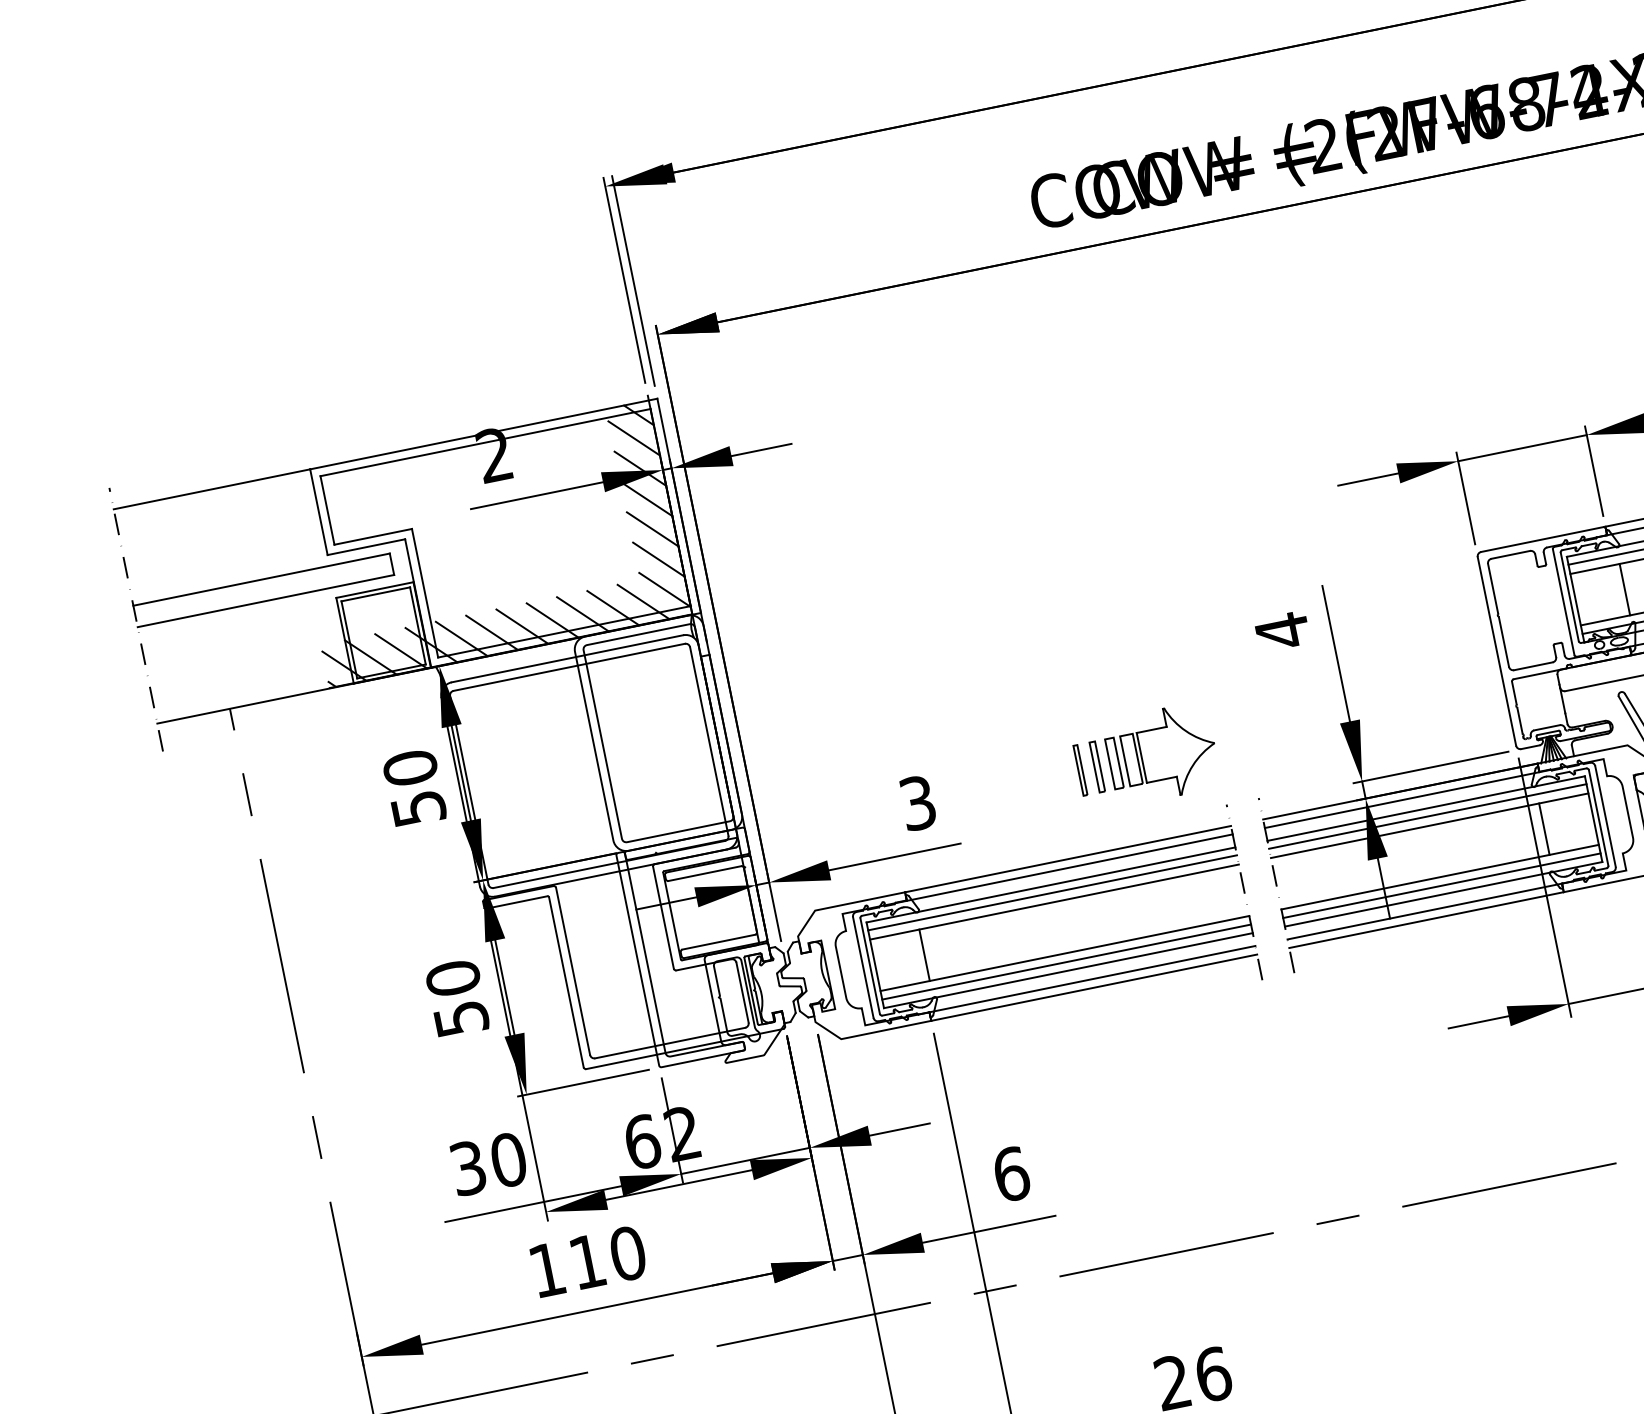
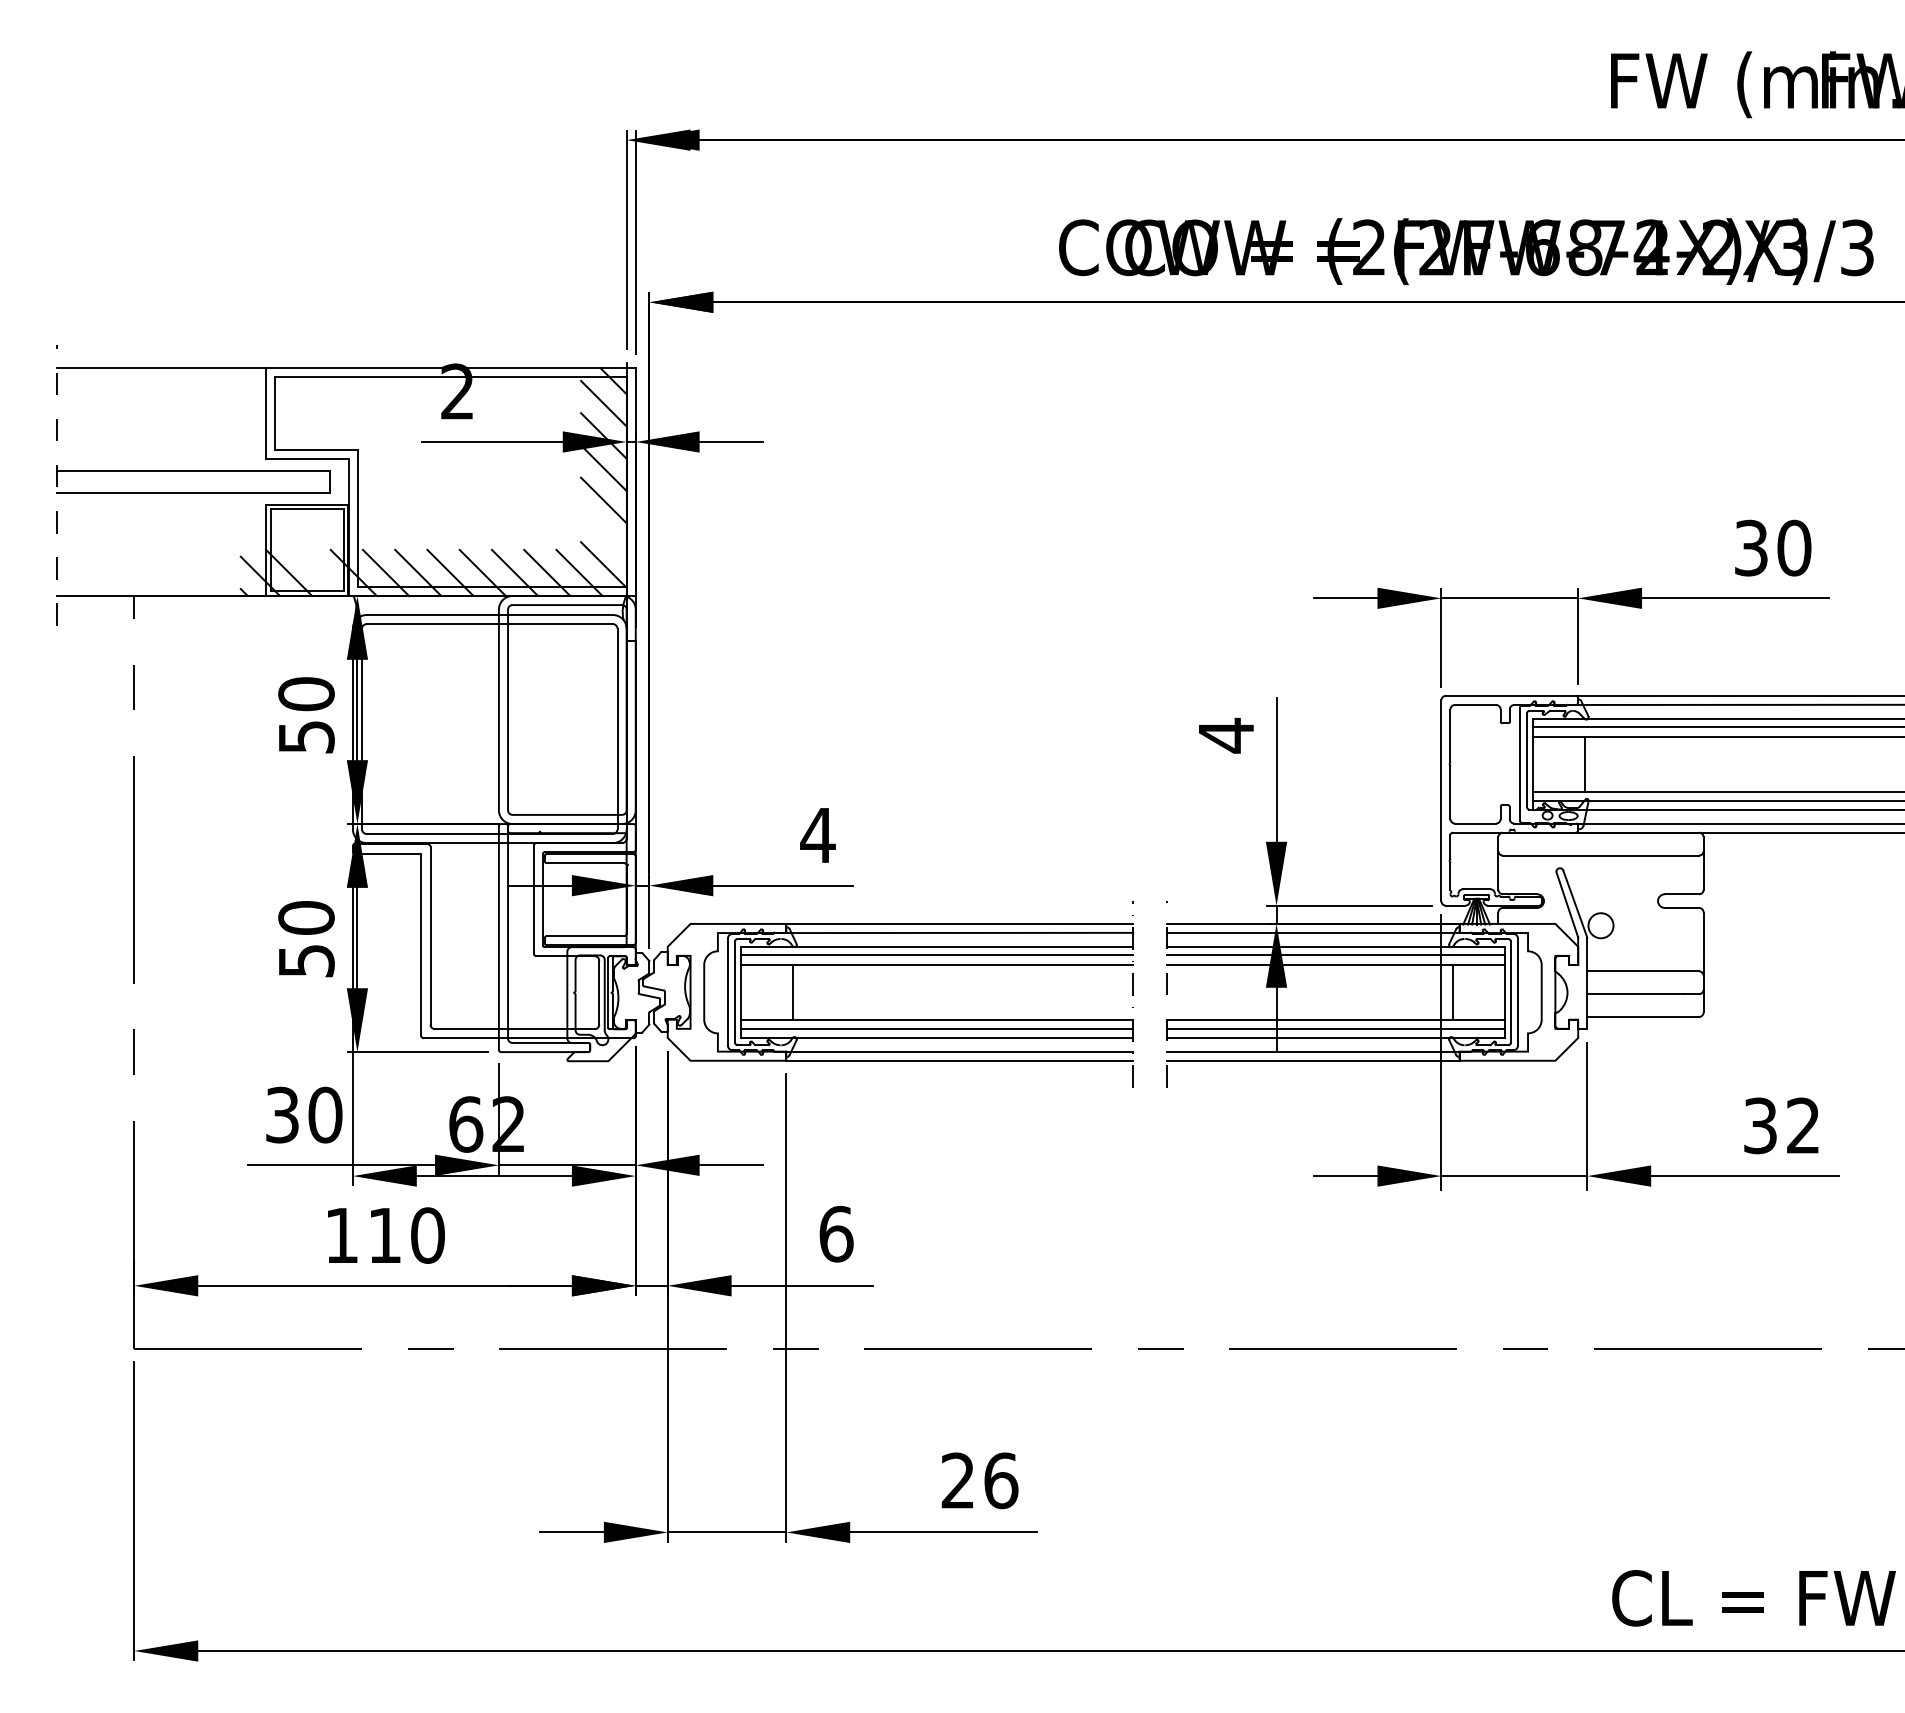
line: (658, 559) -> (603, 532), removed
line: (401, 651) -> (321, 572), removed
part: (1145, 756) -> (1060, 835), removed
text: (917, 803) -> (817, 835), 3 -> 4

